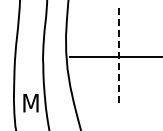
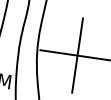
line: (118, 57) -> (77, 56), dashed -> solid

